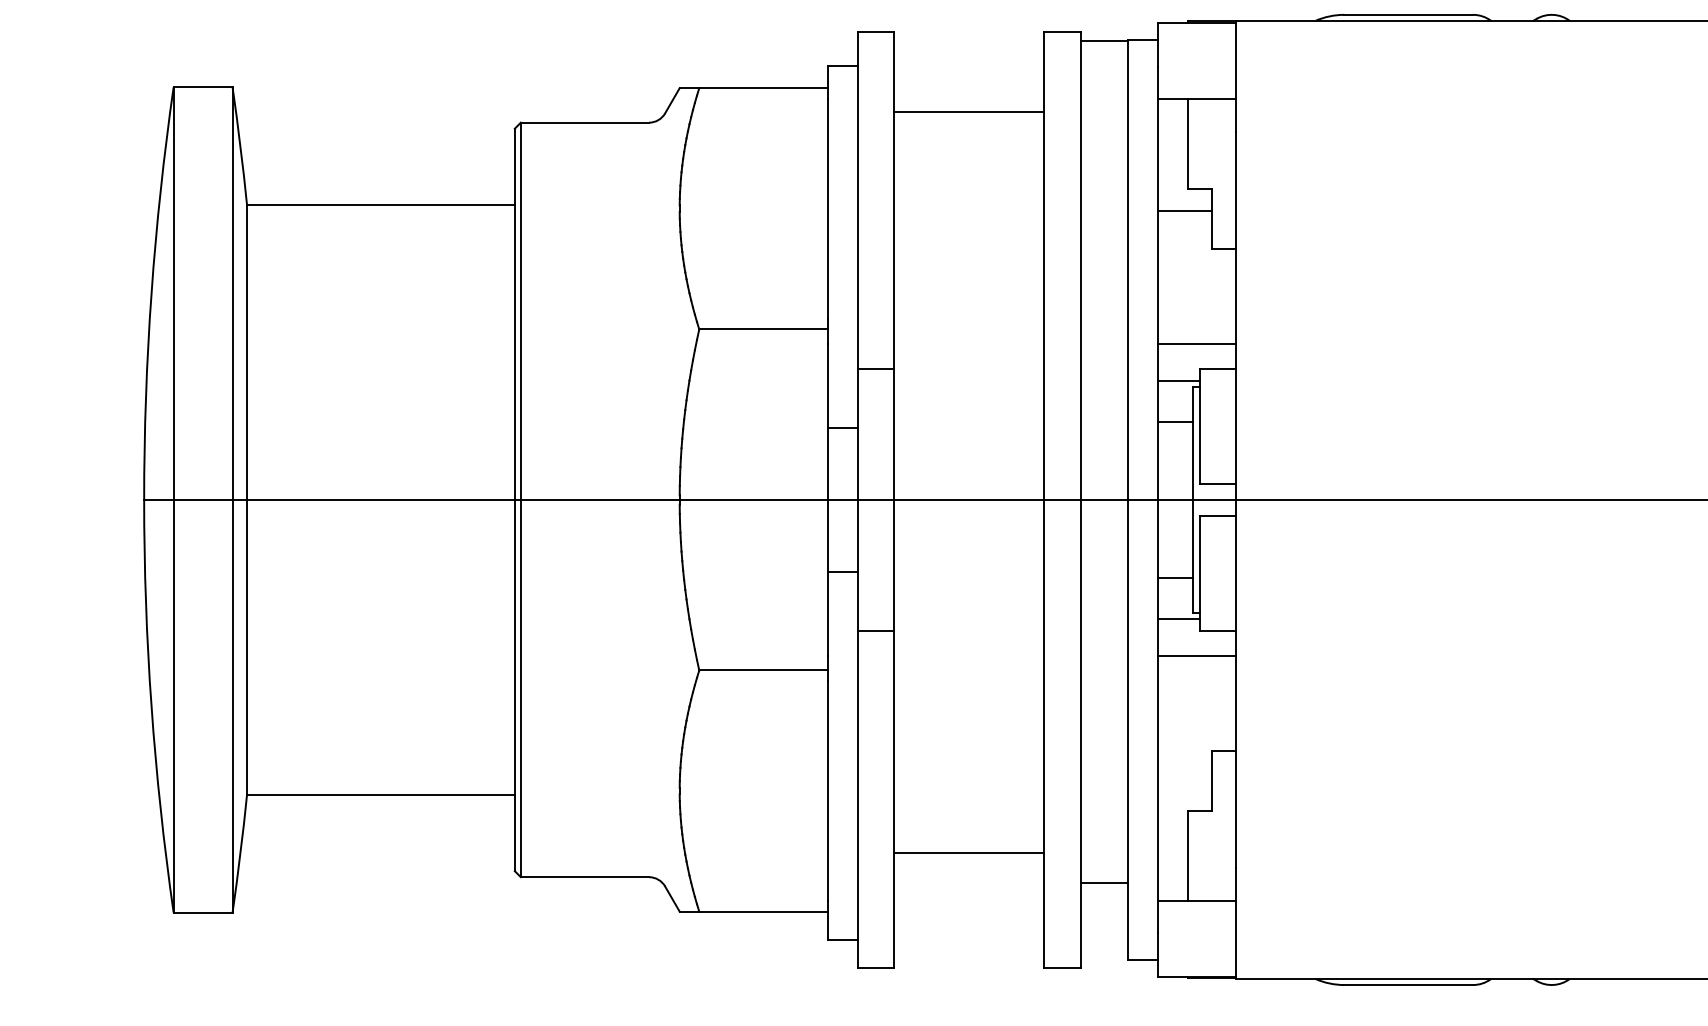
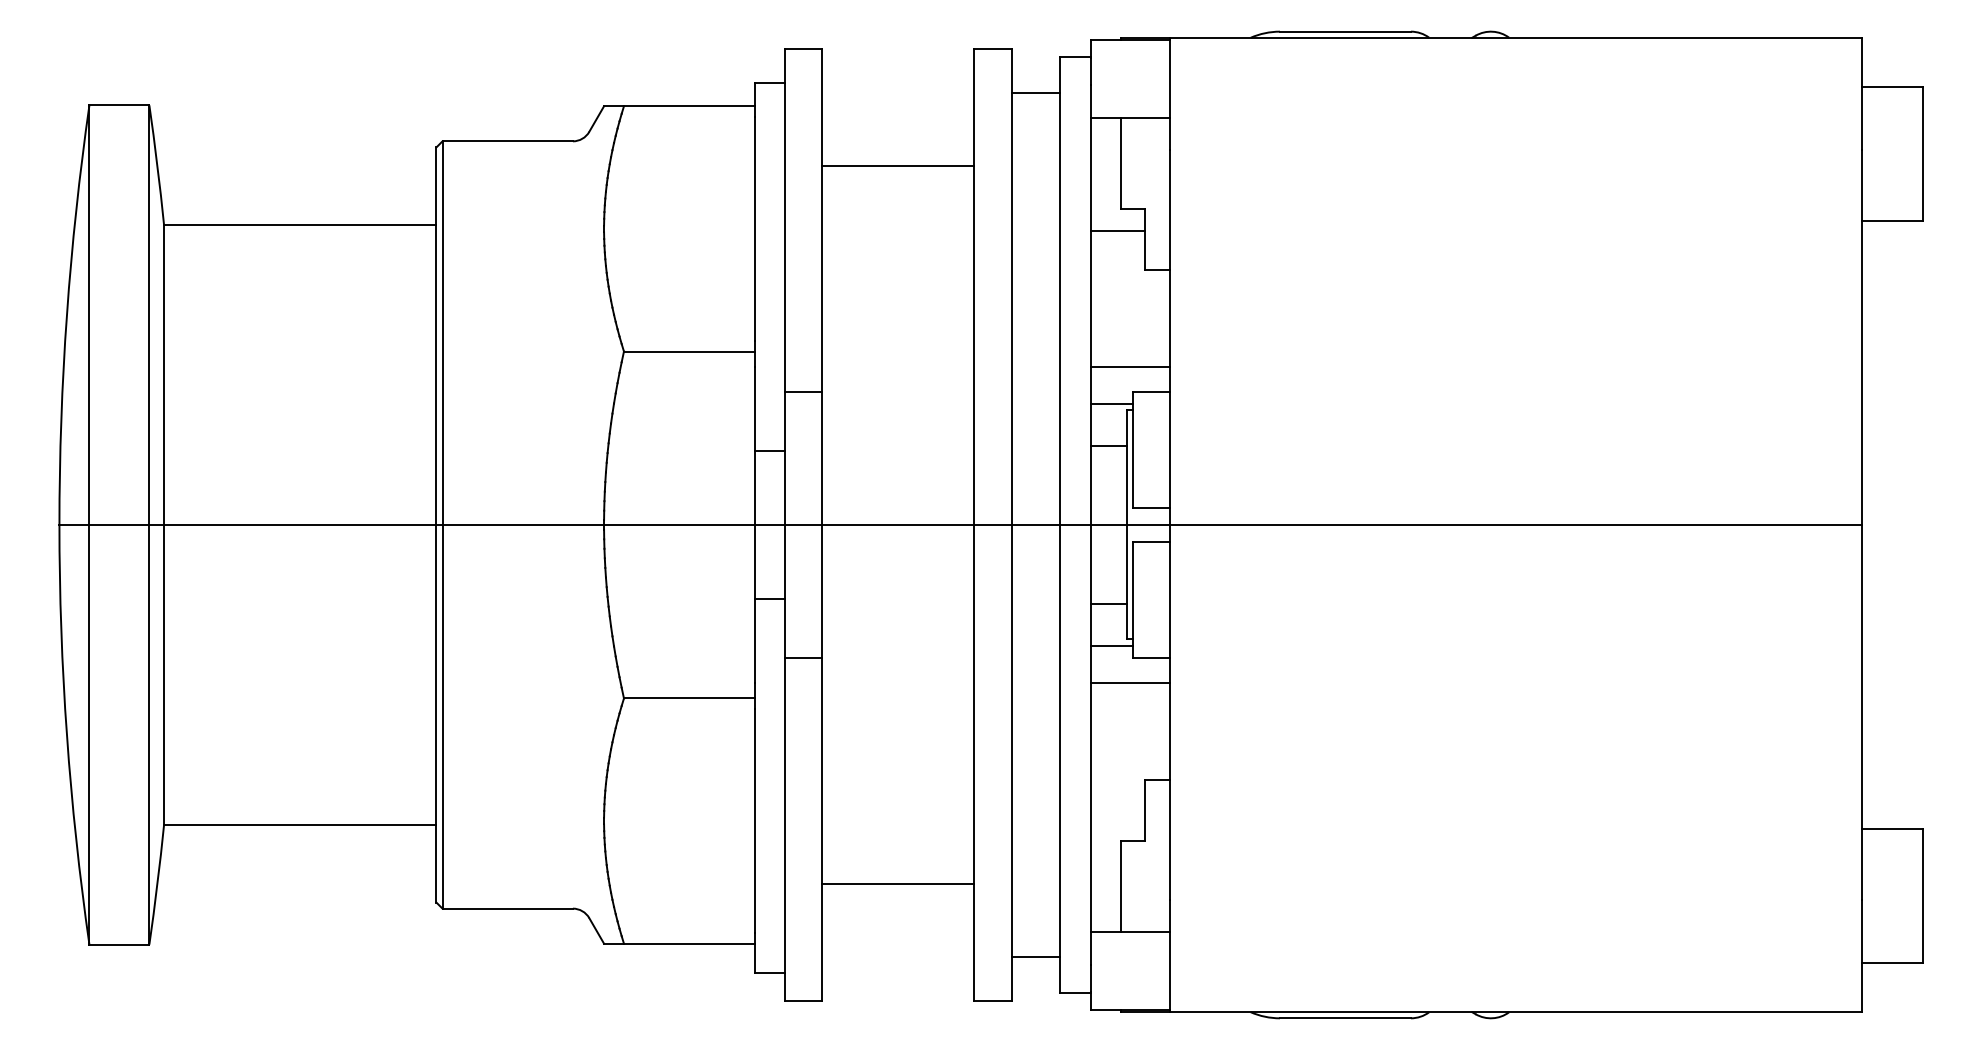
line: (1104, 41) -> (1036, 93), moved
line: (968, 112) -> (897, 165), moved
line: (1104, 882) -> (1036, 956), moved

